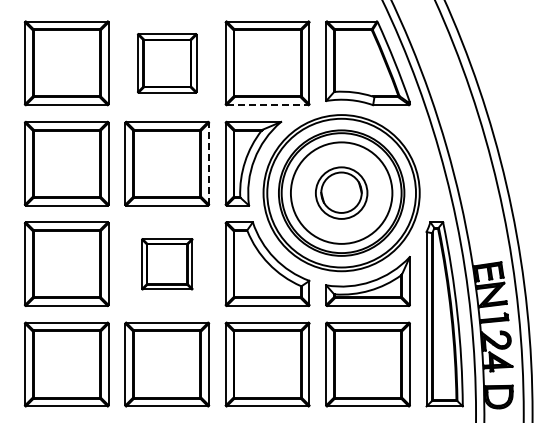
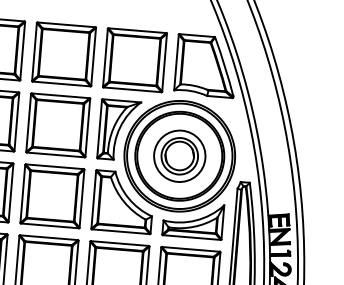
part: (167, 63) -> (64, 54), size x1.43
line: (267, 105) -> (132, 90), dashed -> solid
line: (209, 163) -> (88, 127), dashed -> solid
circle: (341, 192) -> (179, 155), size x0.71
part: (167, 264) -> (52, 196), size x1.67

